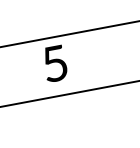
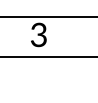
text: (54, 63) -> (38, 34), 5 -> 3

